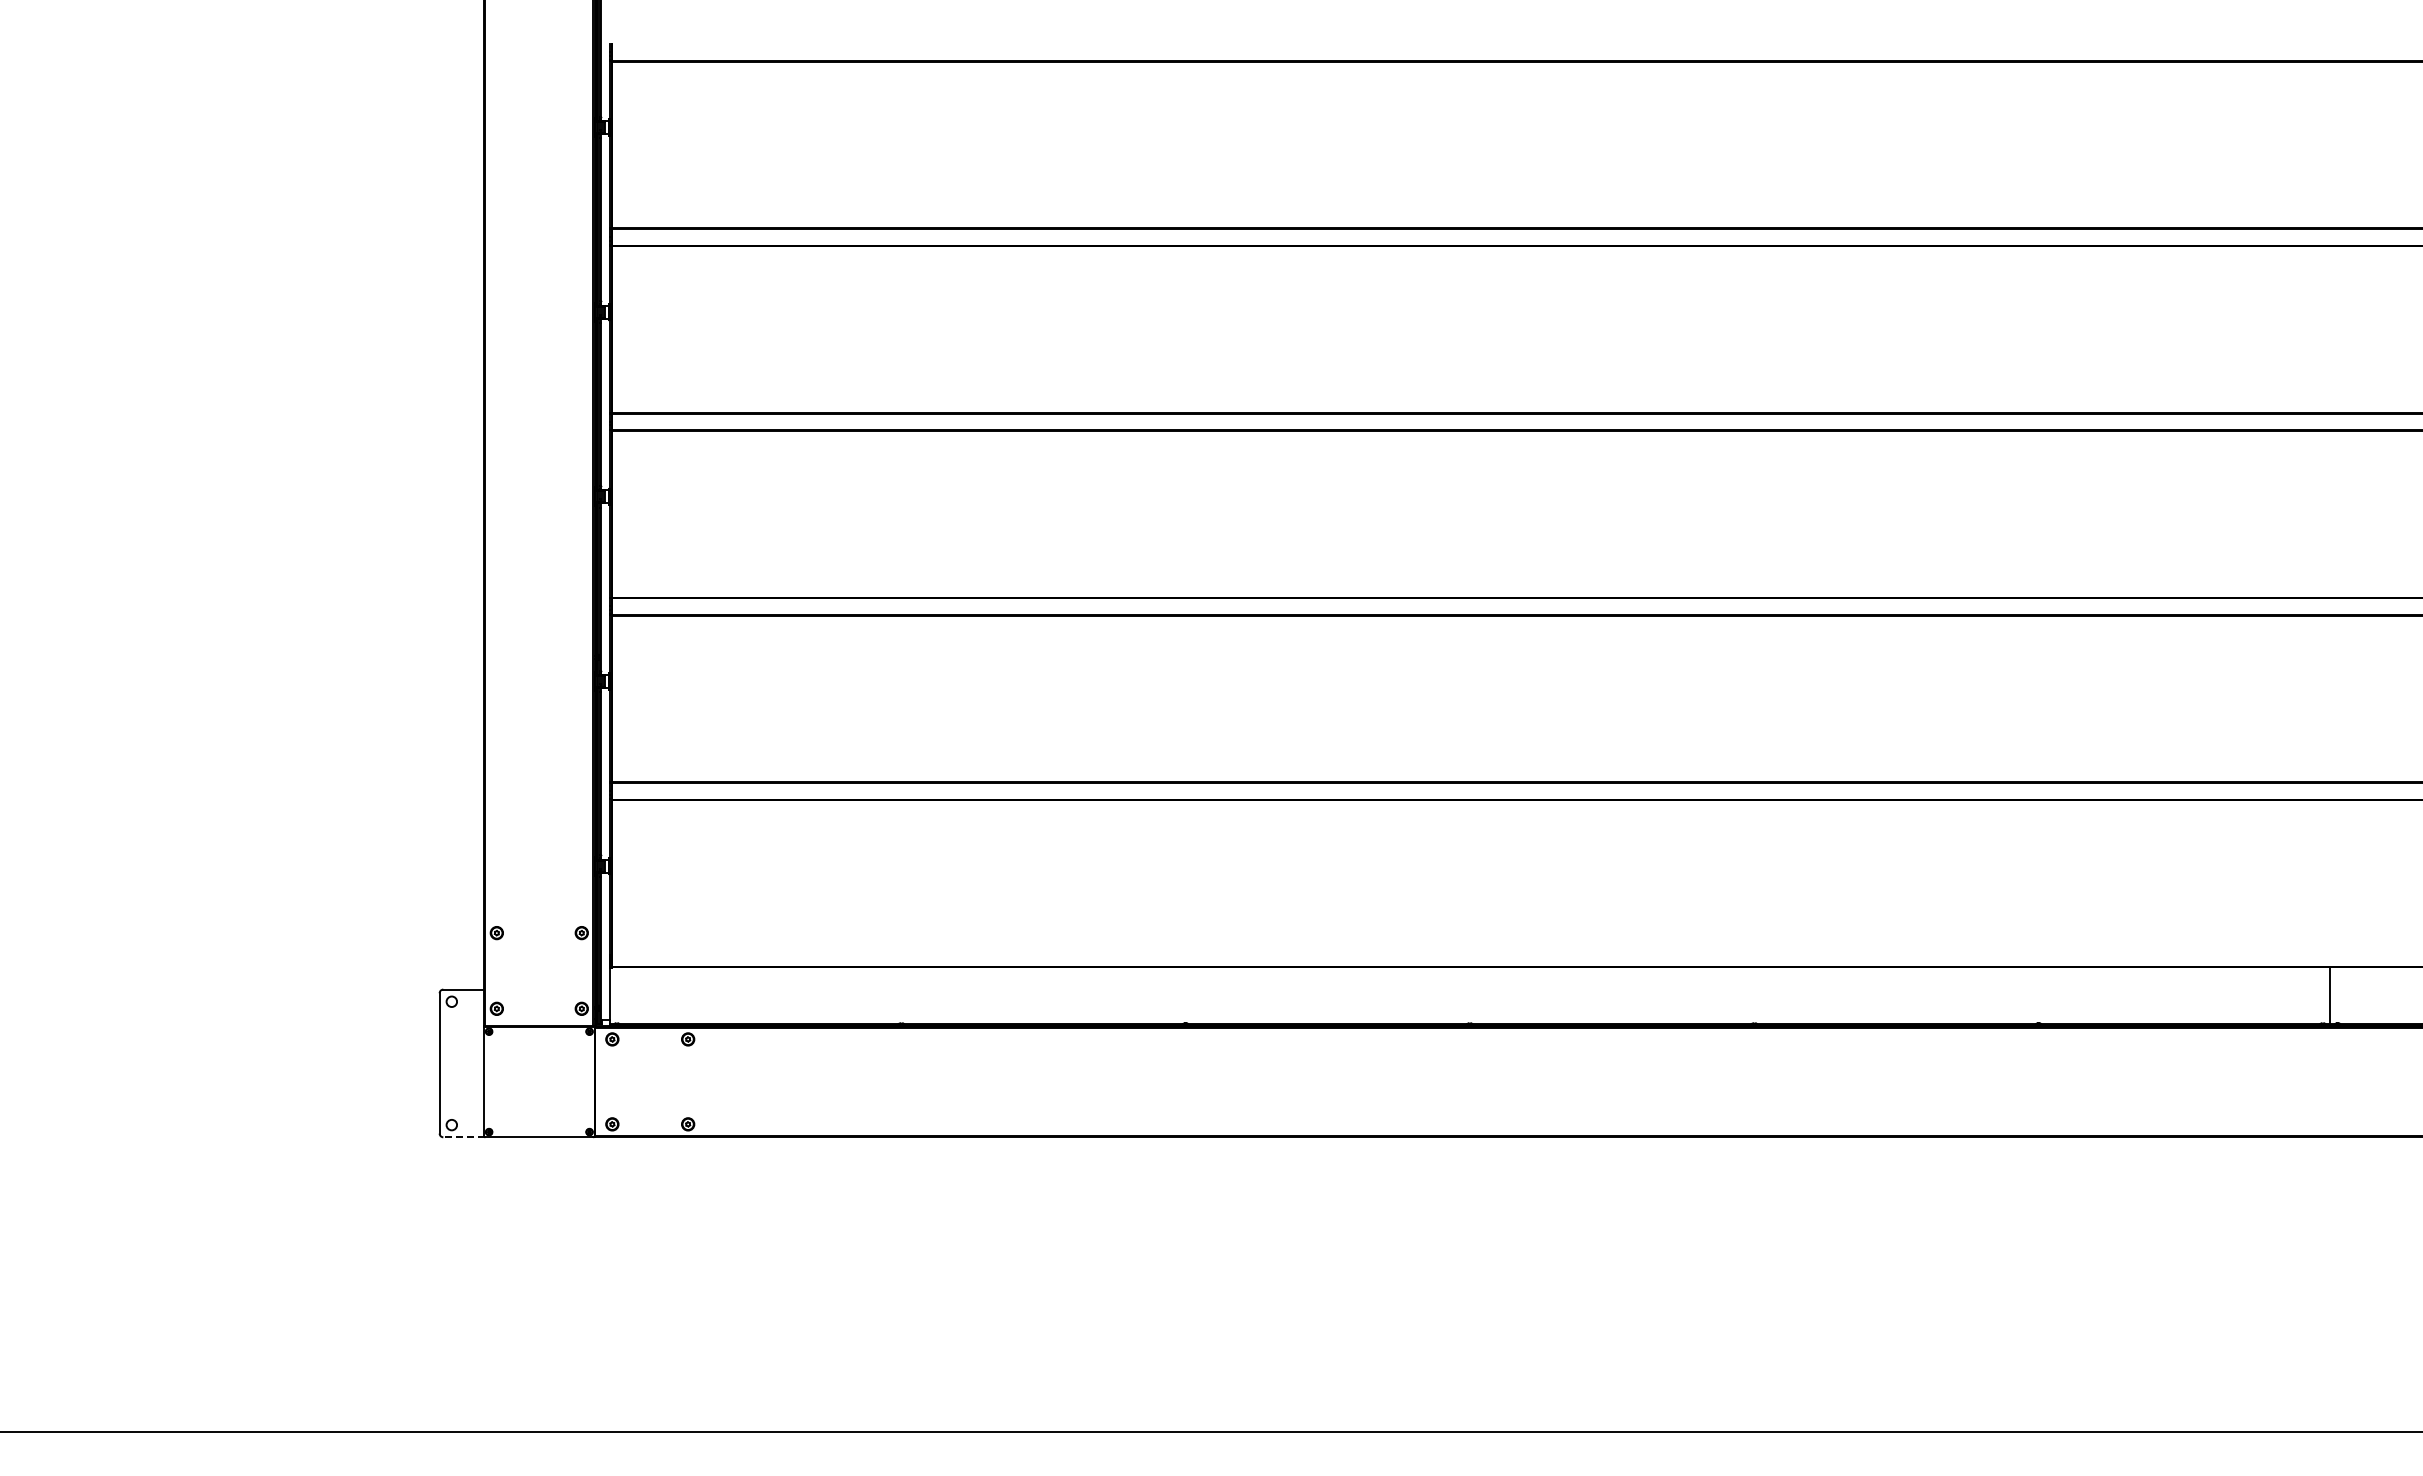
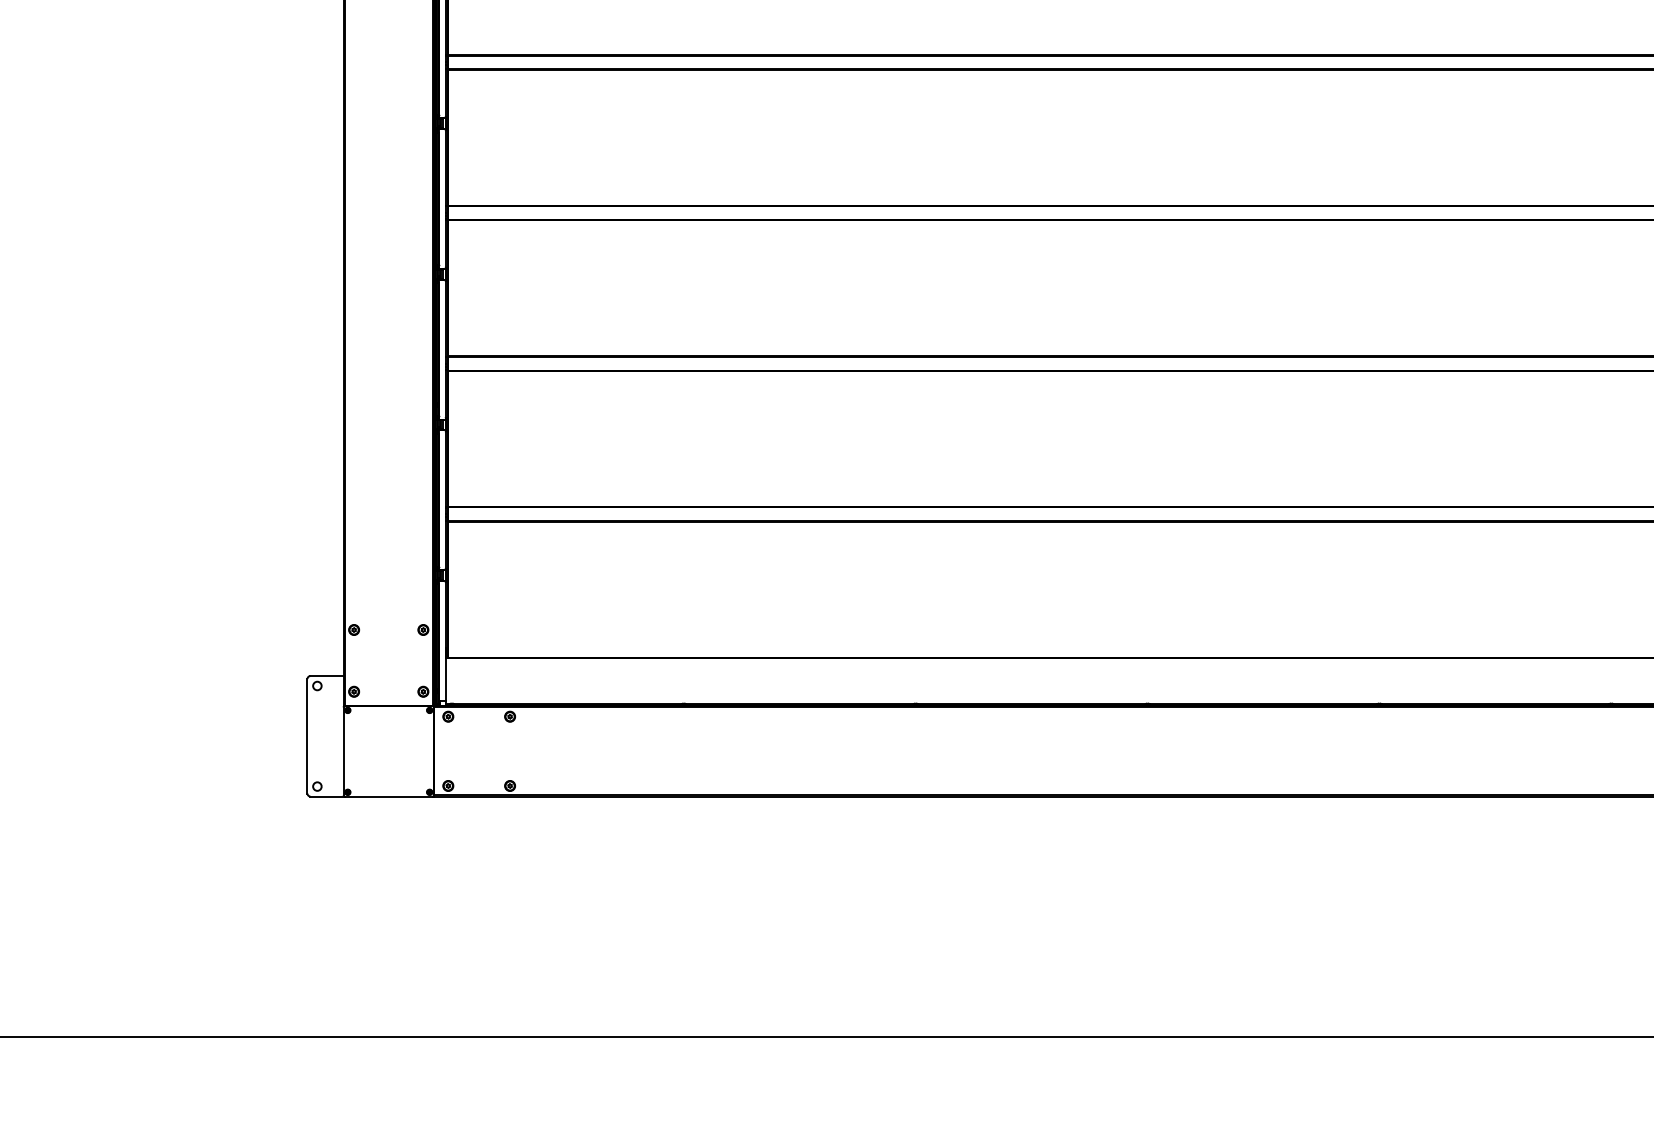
line: (463, 1137) -> (326, 796), dashed -> solid

